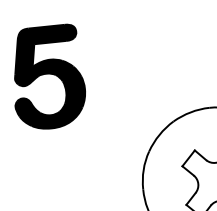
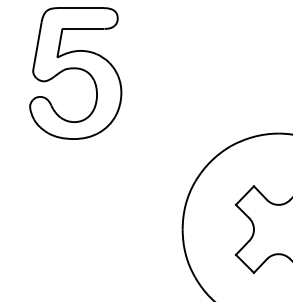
fill: (47, 77) -> (75, 73), removed

